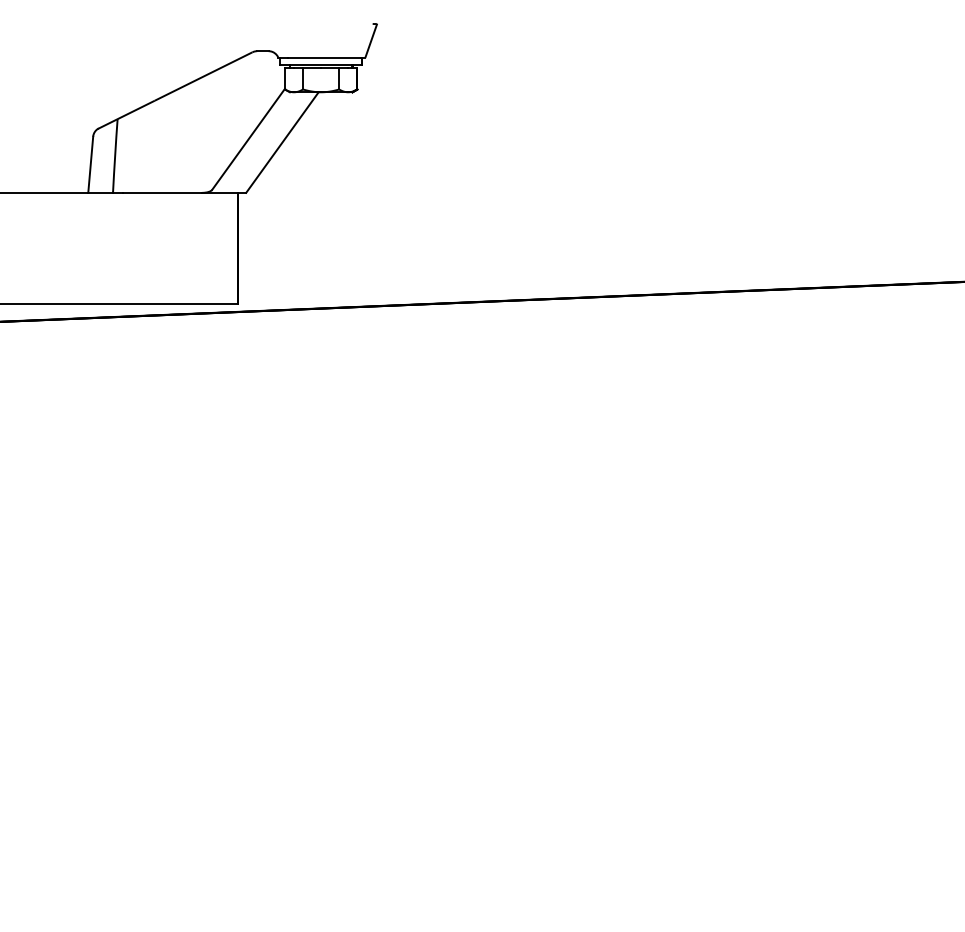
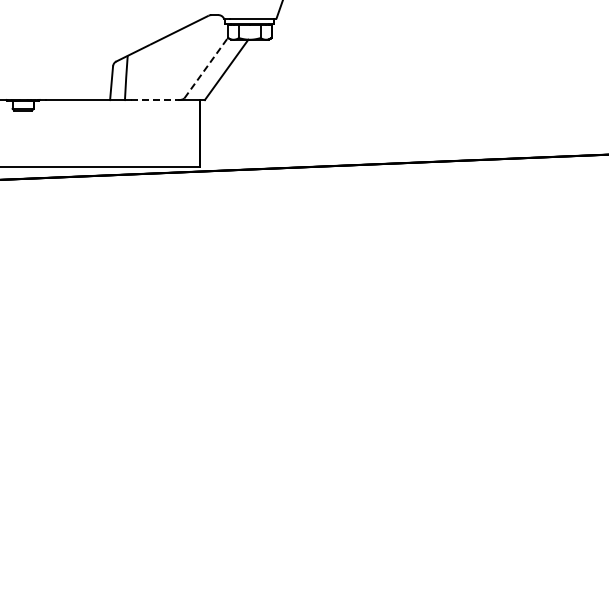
line: (248, 138) -> (206, 67), solid -> dashed
line: (162, 193) -> (154, 100), solid -> dashed

